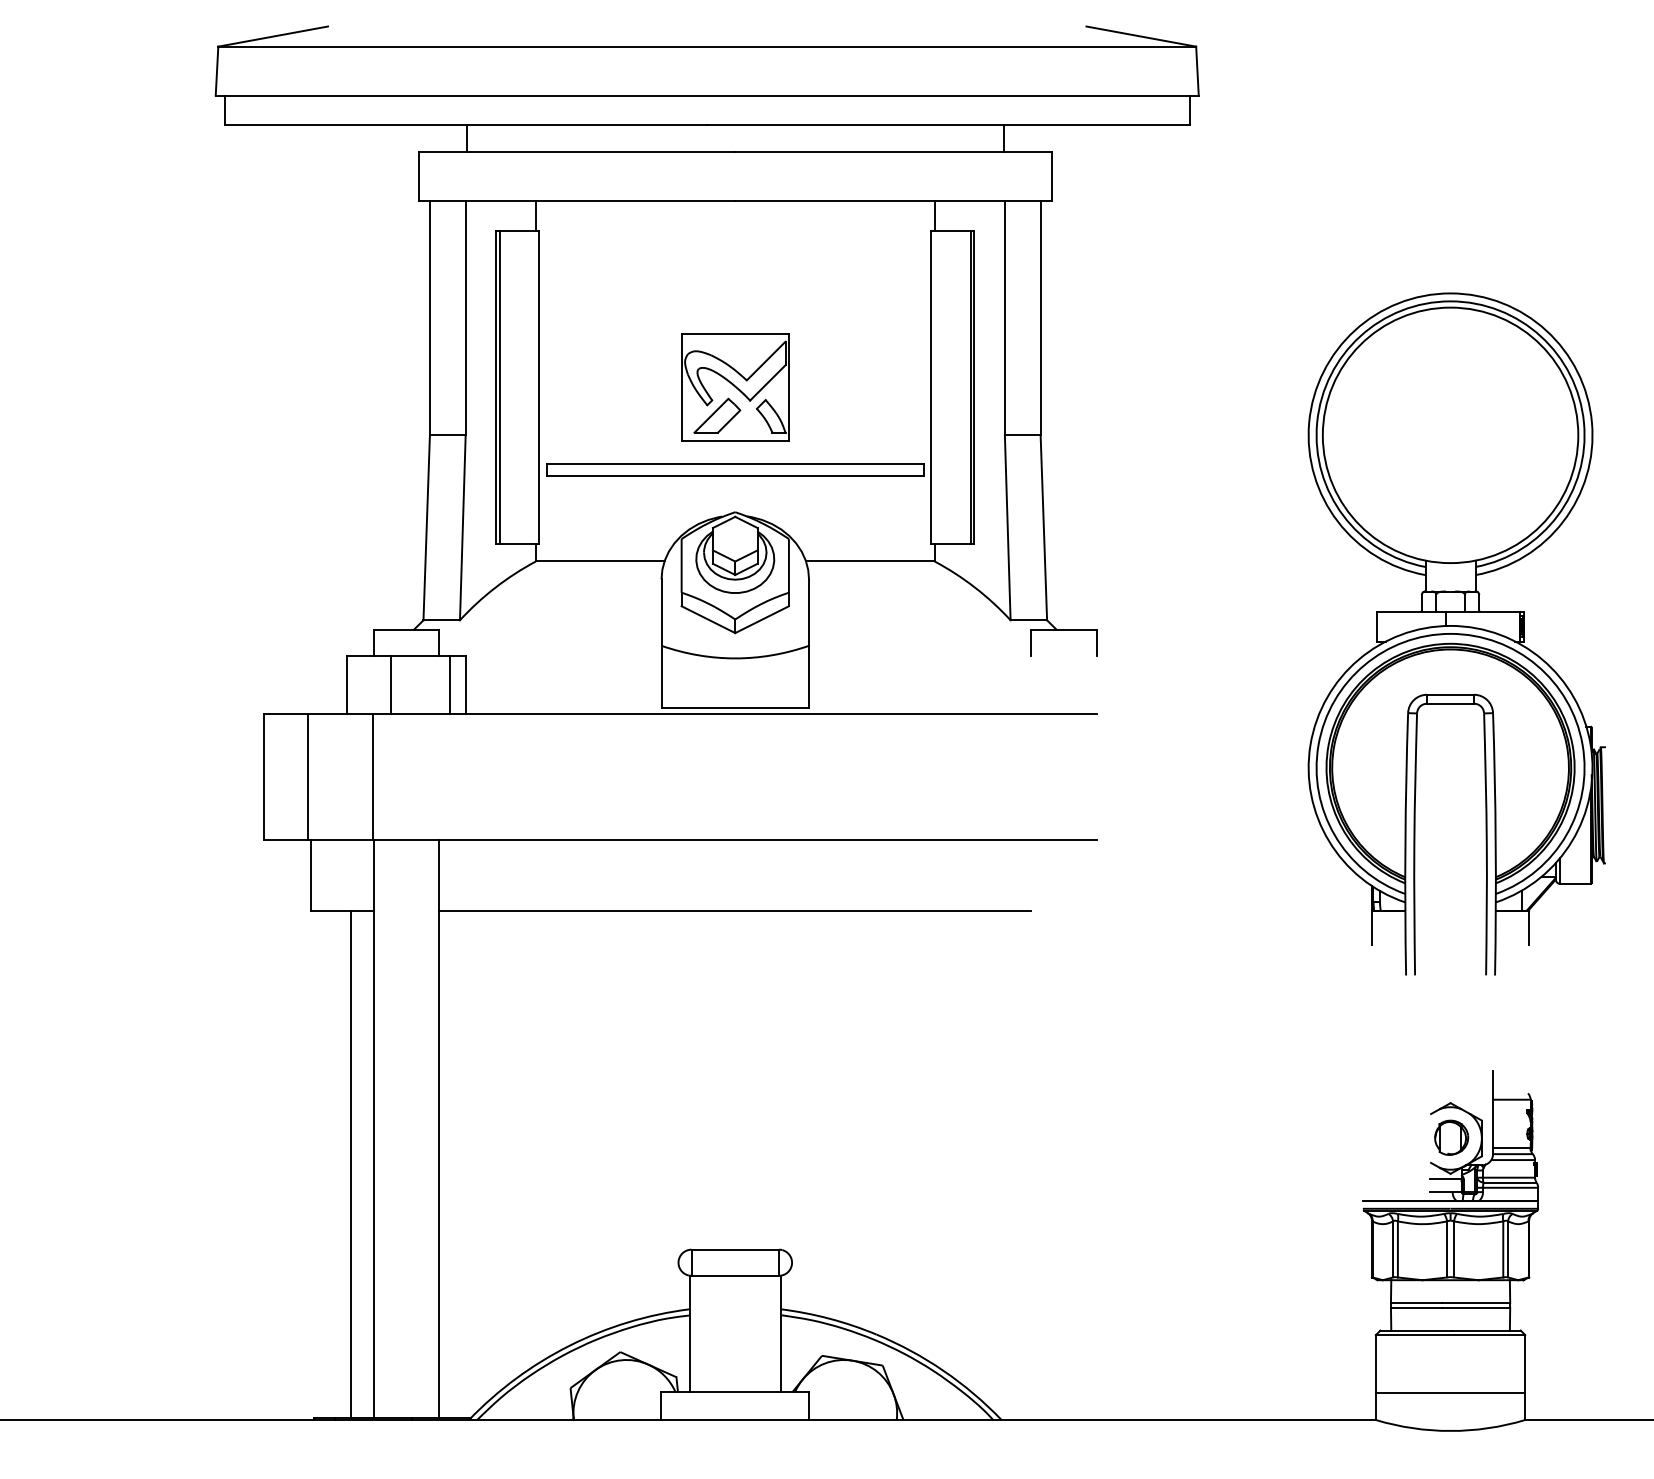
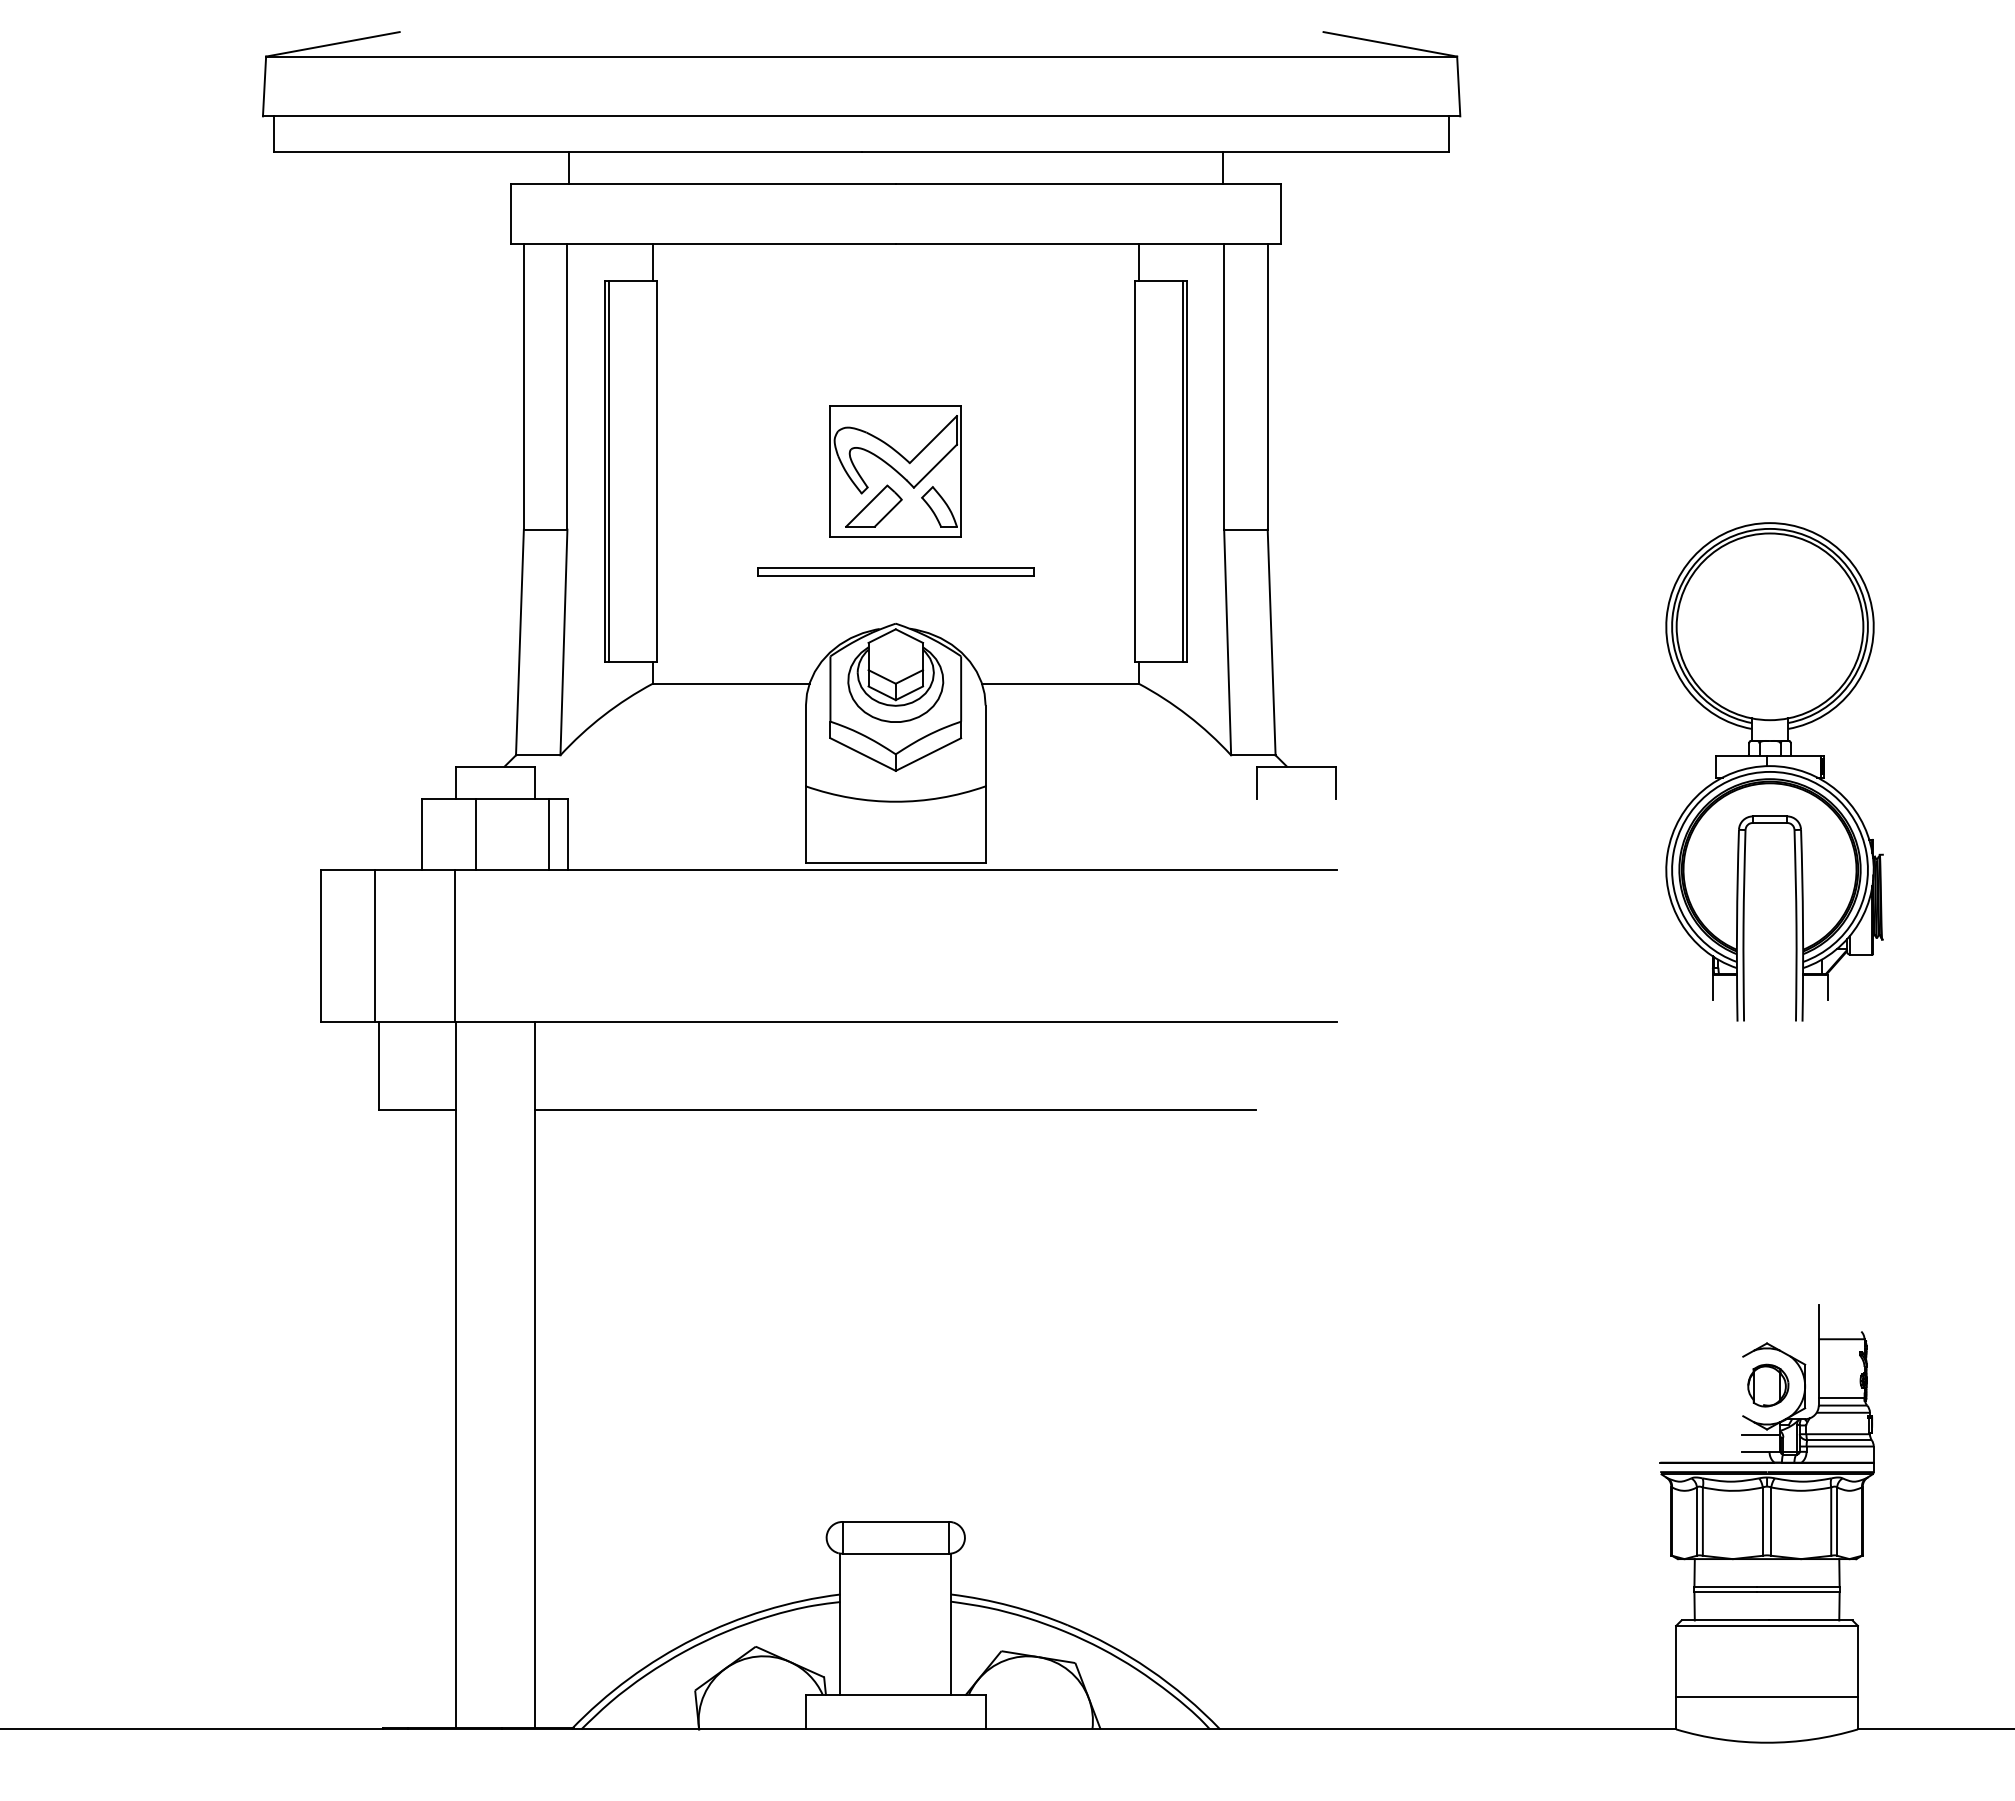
part: (735, 469) -> (895, 571), size x0.6
part: (1456, 633) -> (1774, 771), size x0.6
line: (350, 1164) -> (427, 1418), removed

